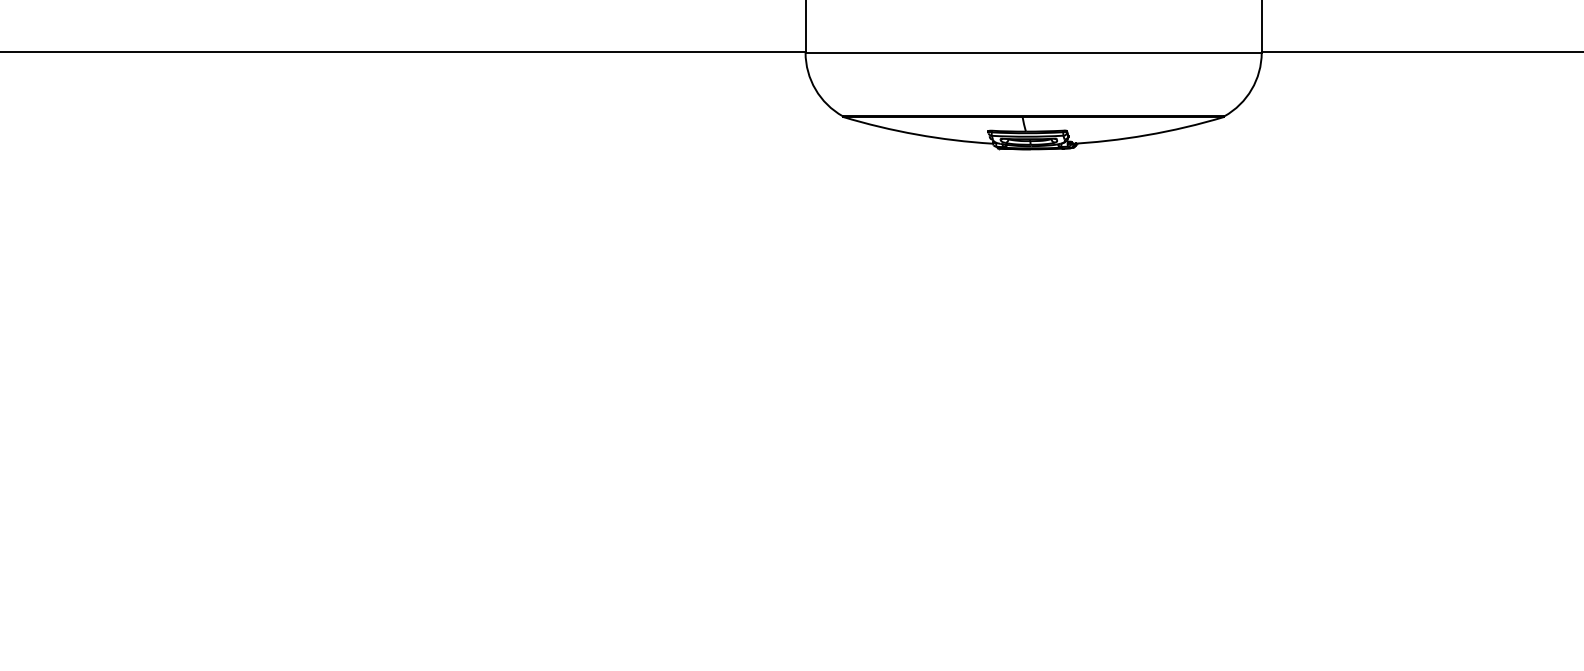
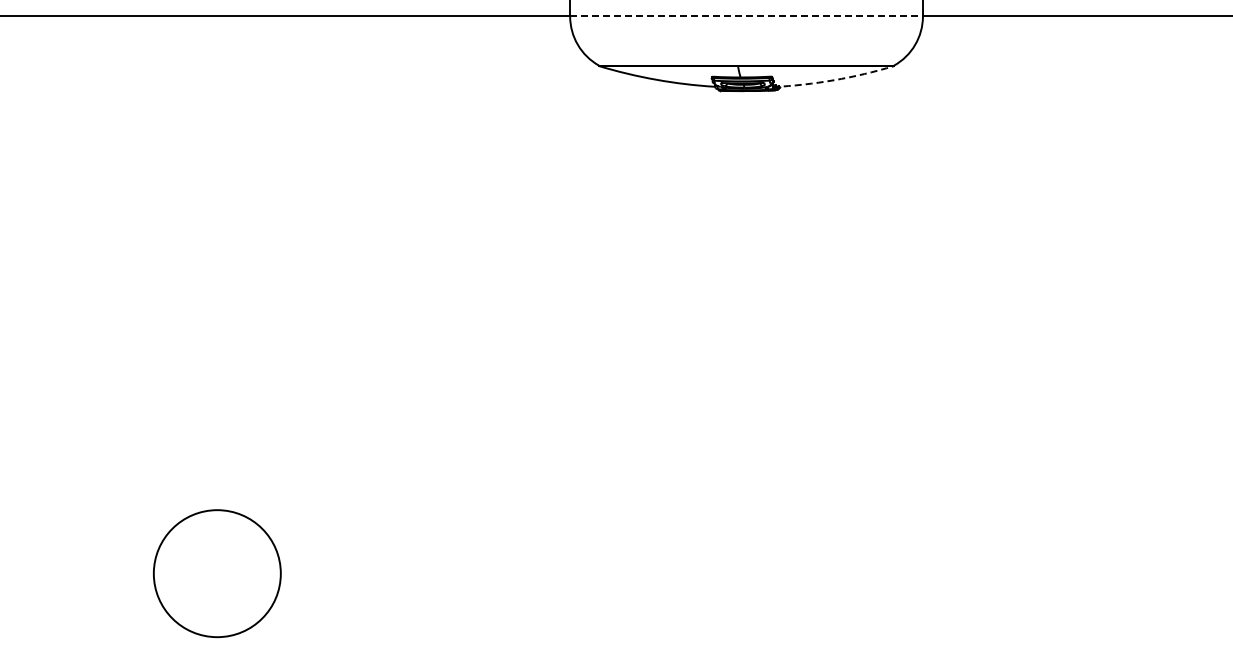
line: (1034, 52) -> (747, 16), solid -> dashed
arc: (1147, 135) -> (834, 80), solid -> dashed

